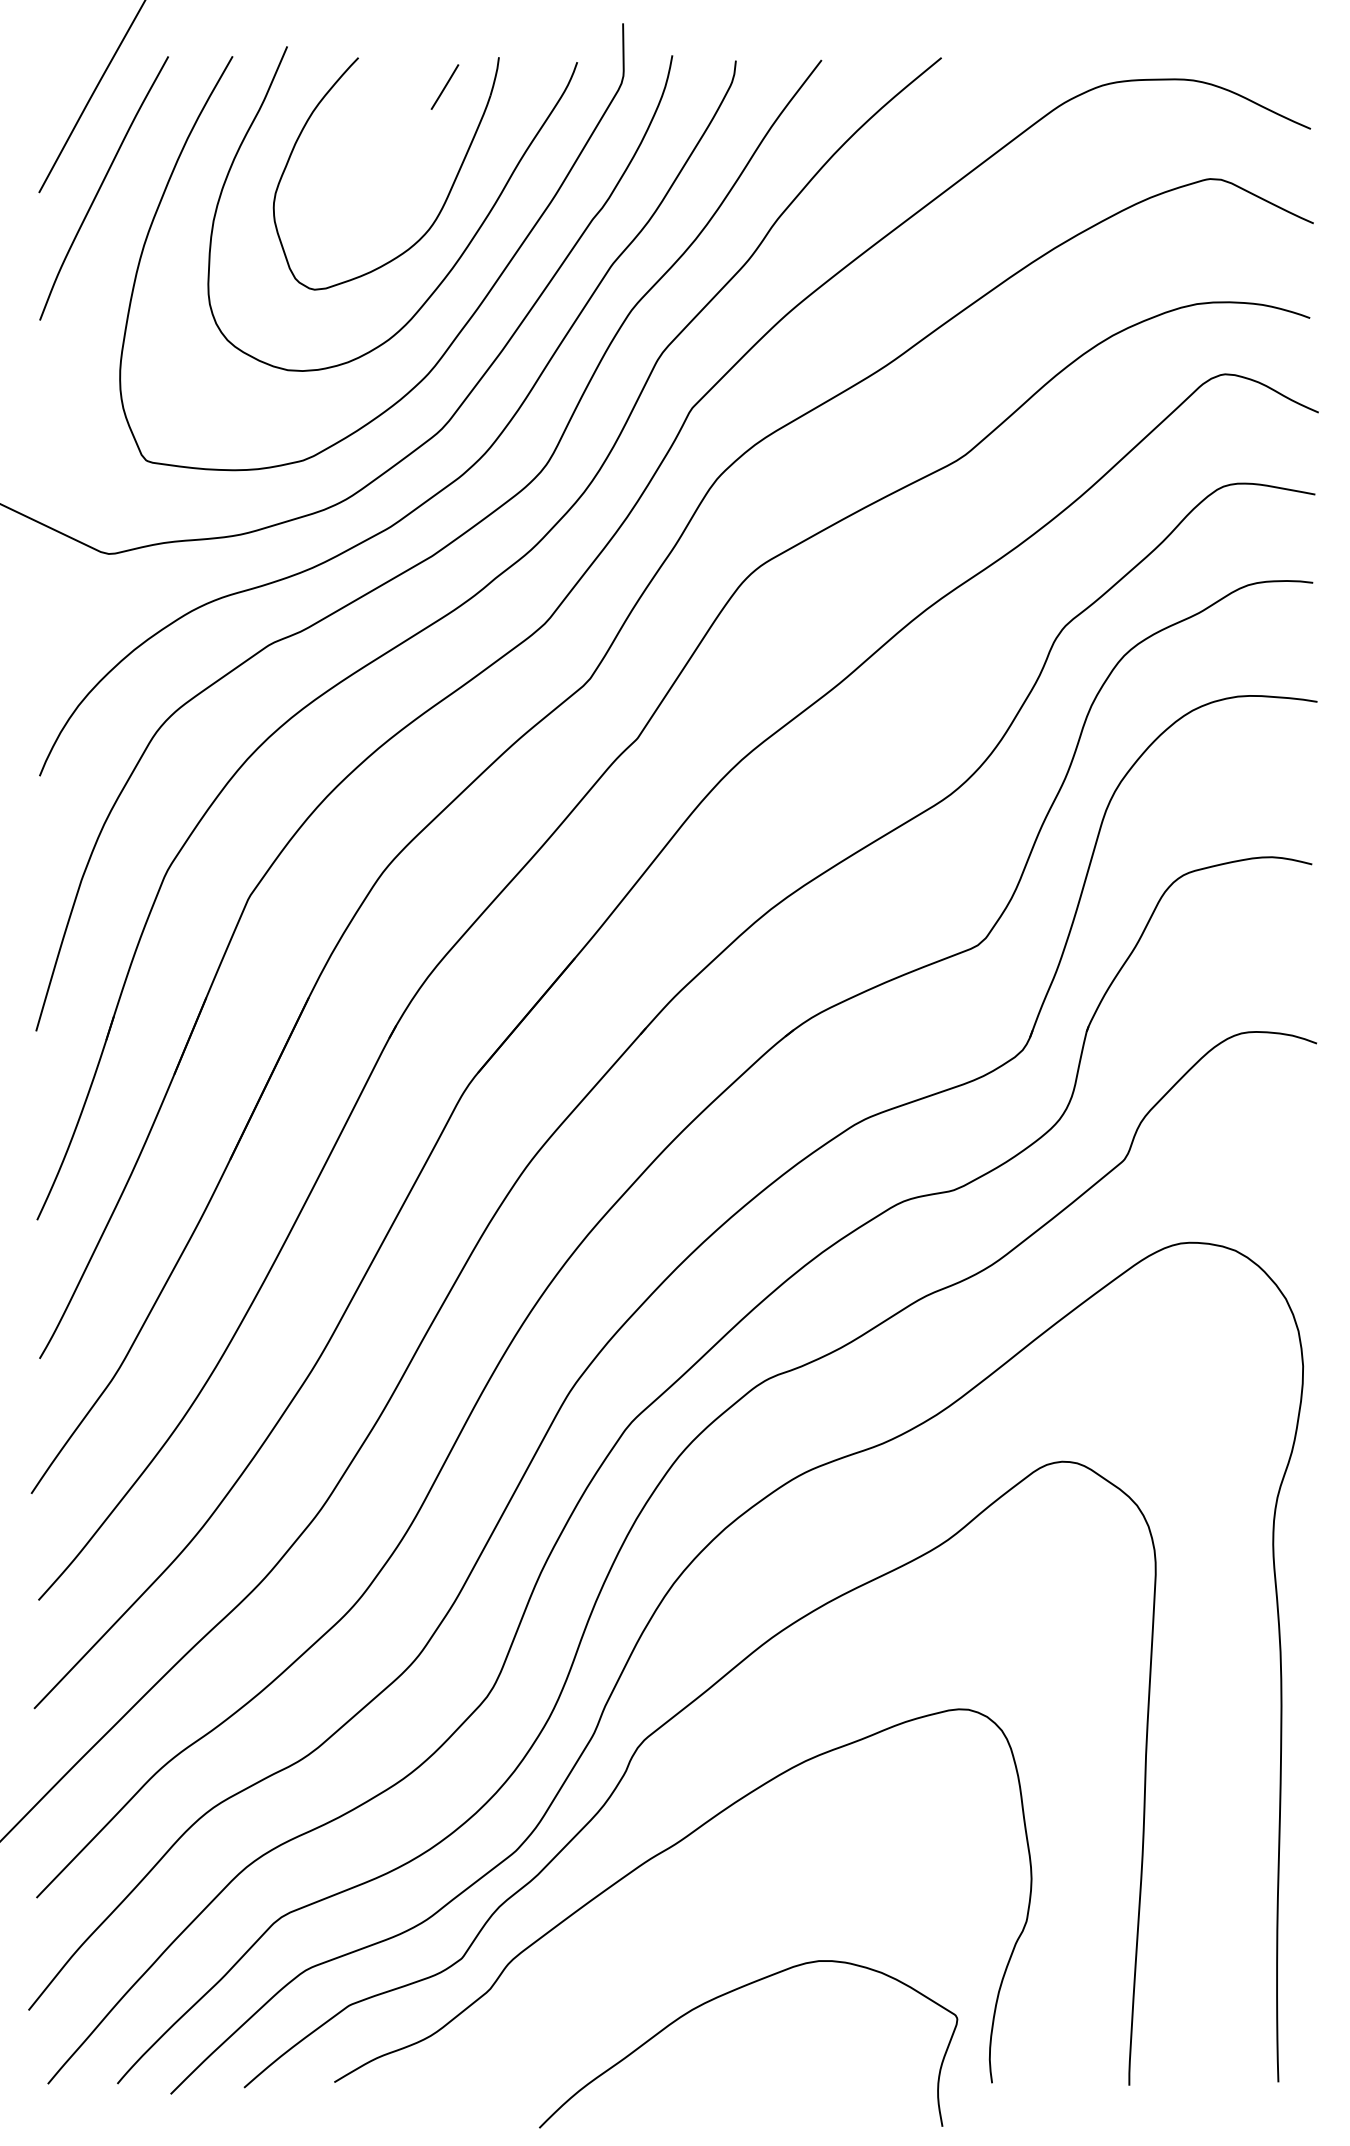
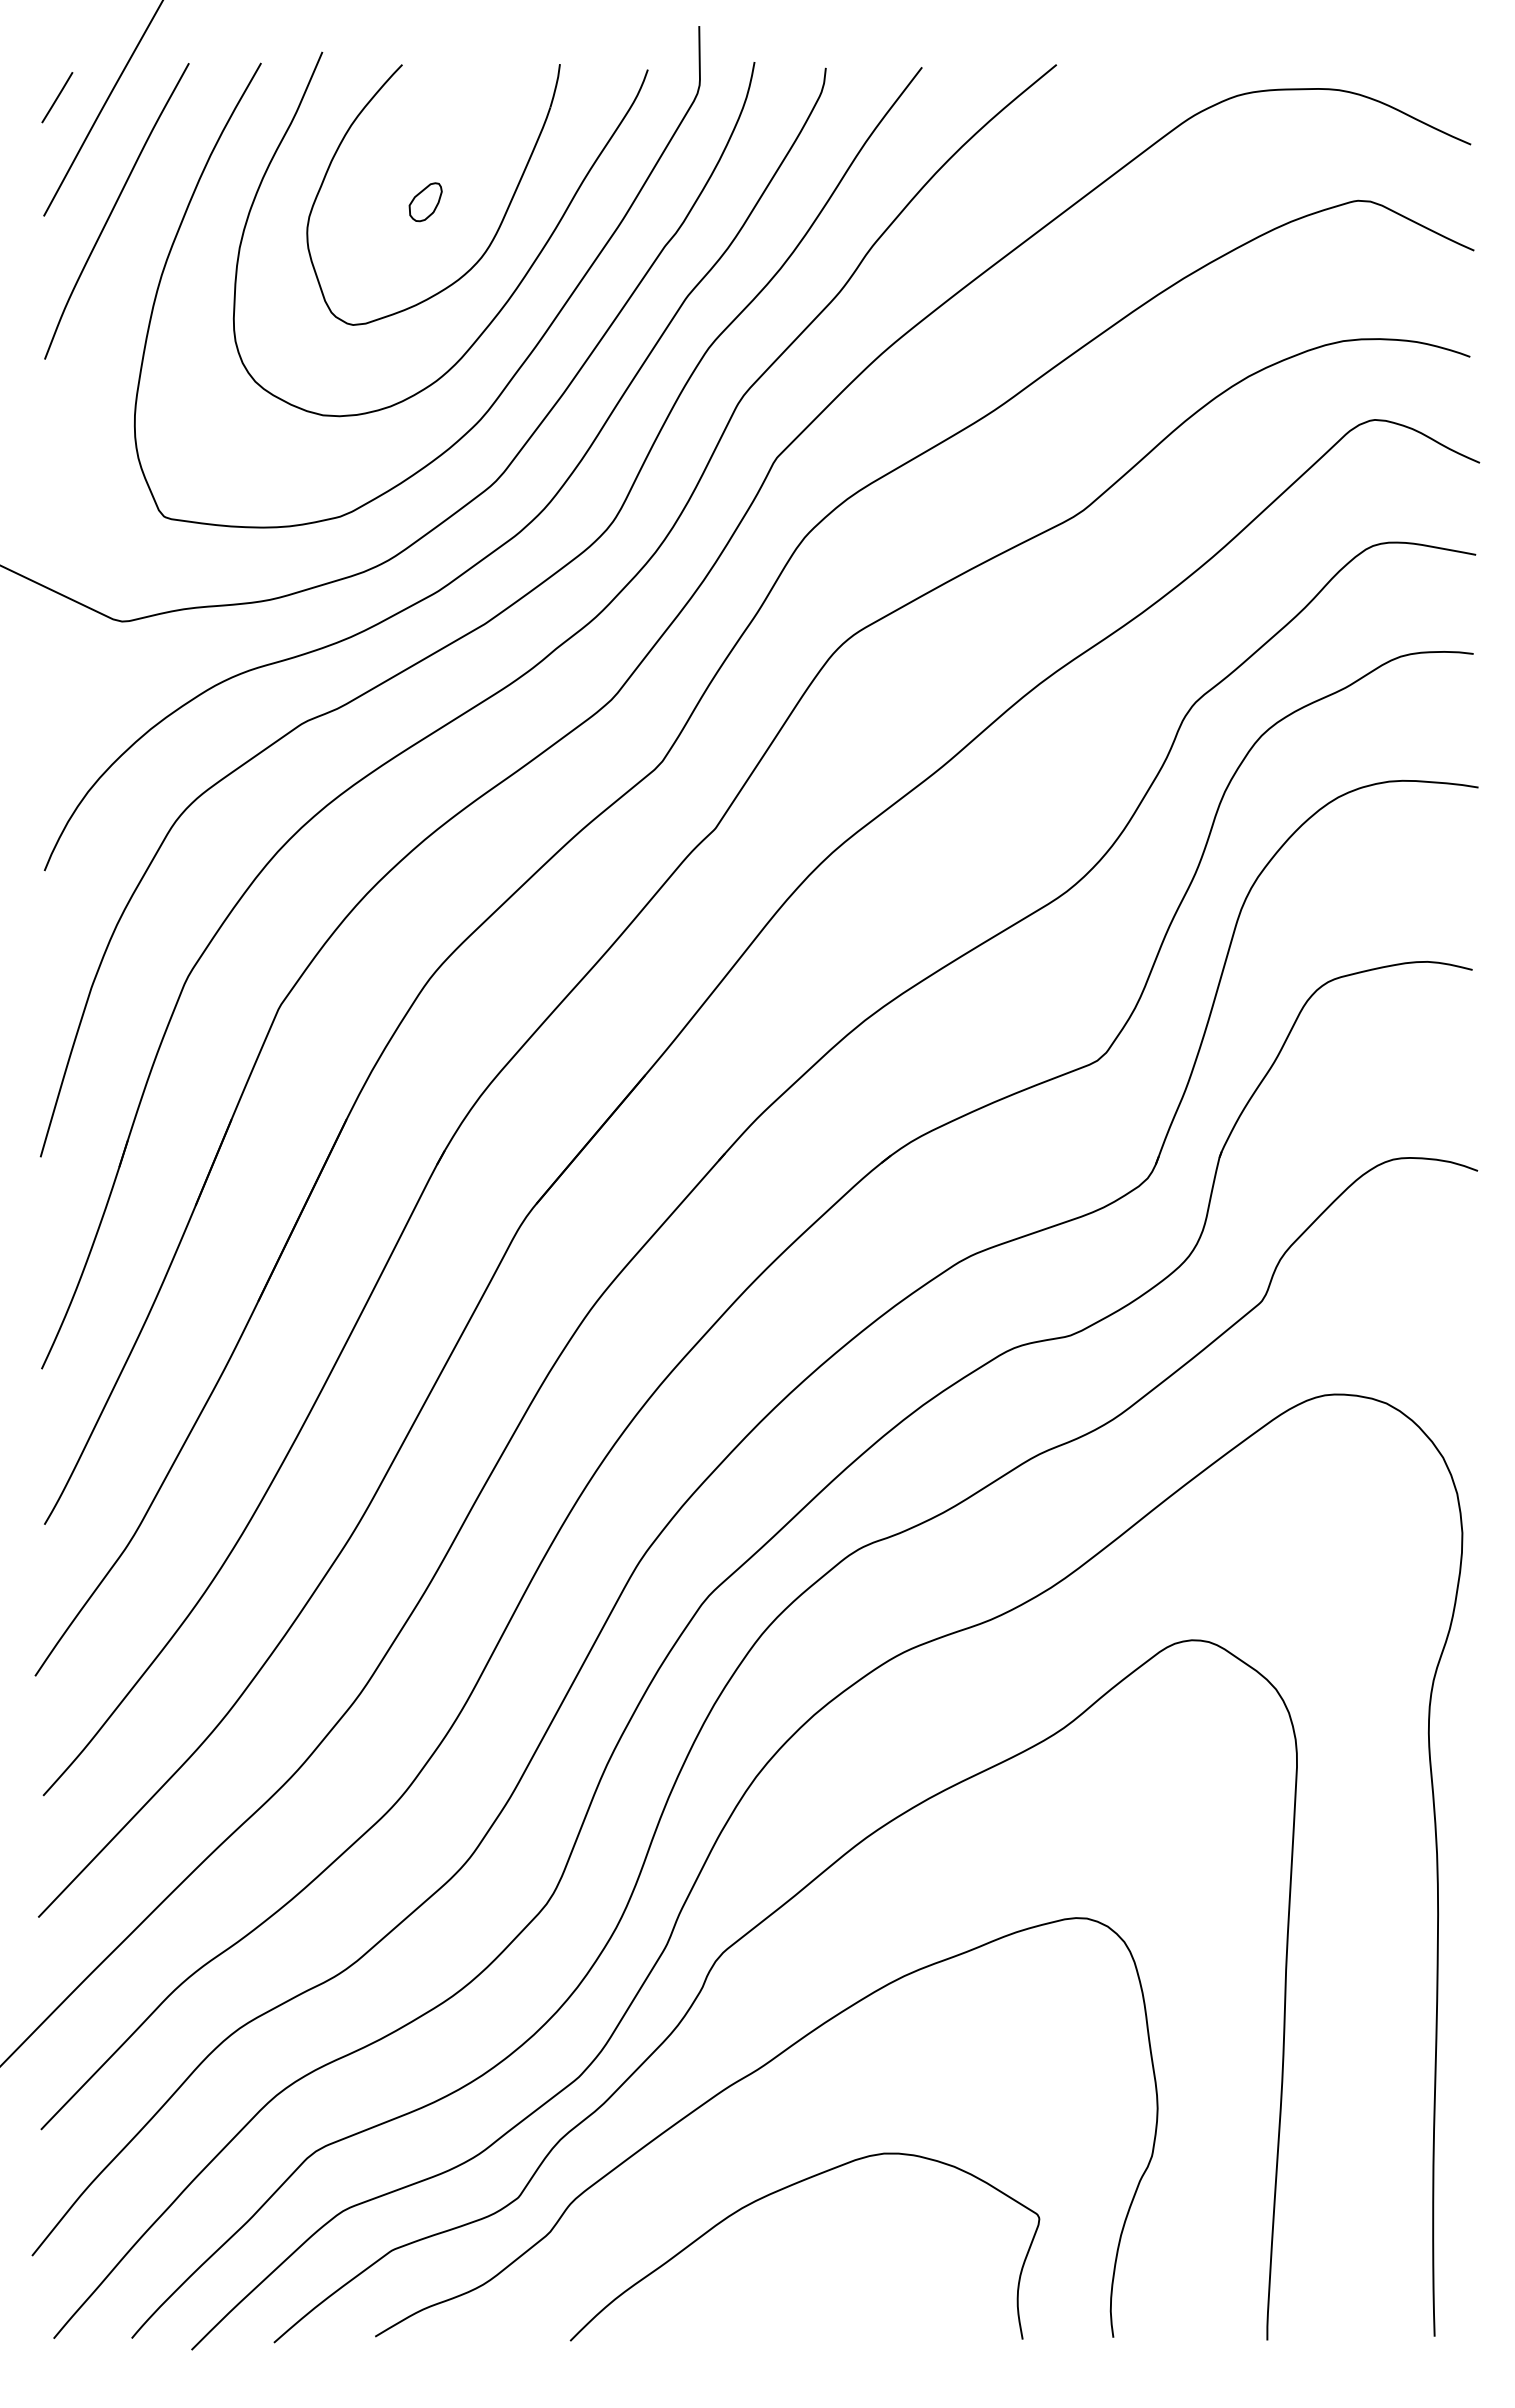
line: (445, 86) -> (57, 97), moved
part: (379, 180) -> (425, 202), added
curve: (724, 1995) -> (777, 2192), moved

